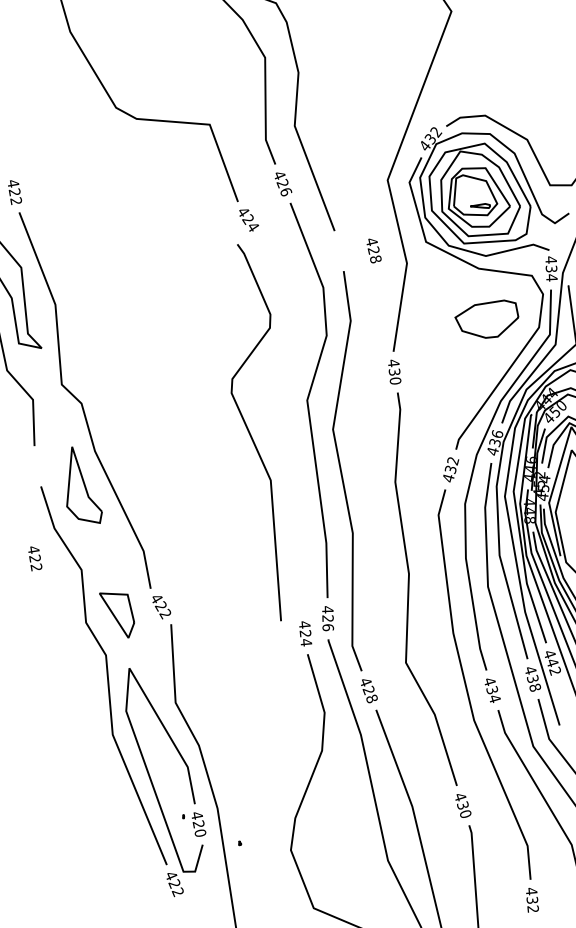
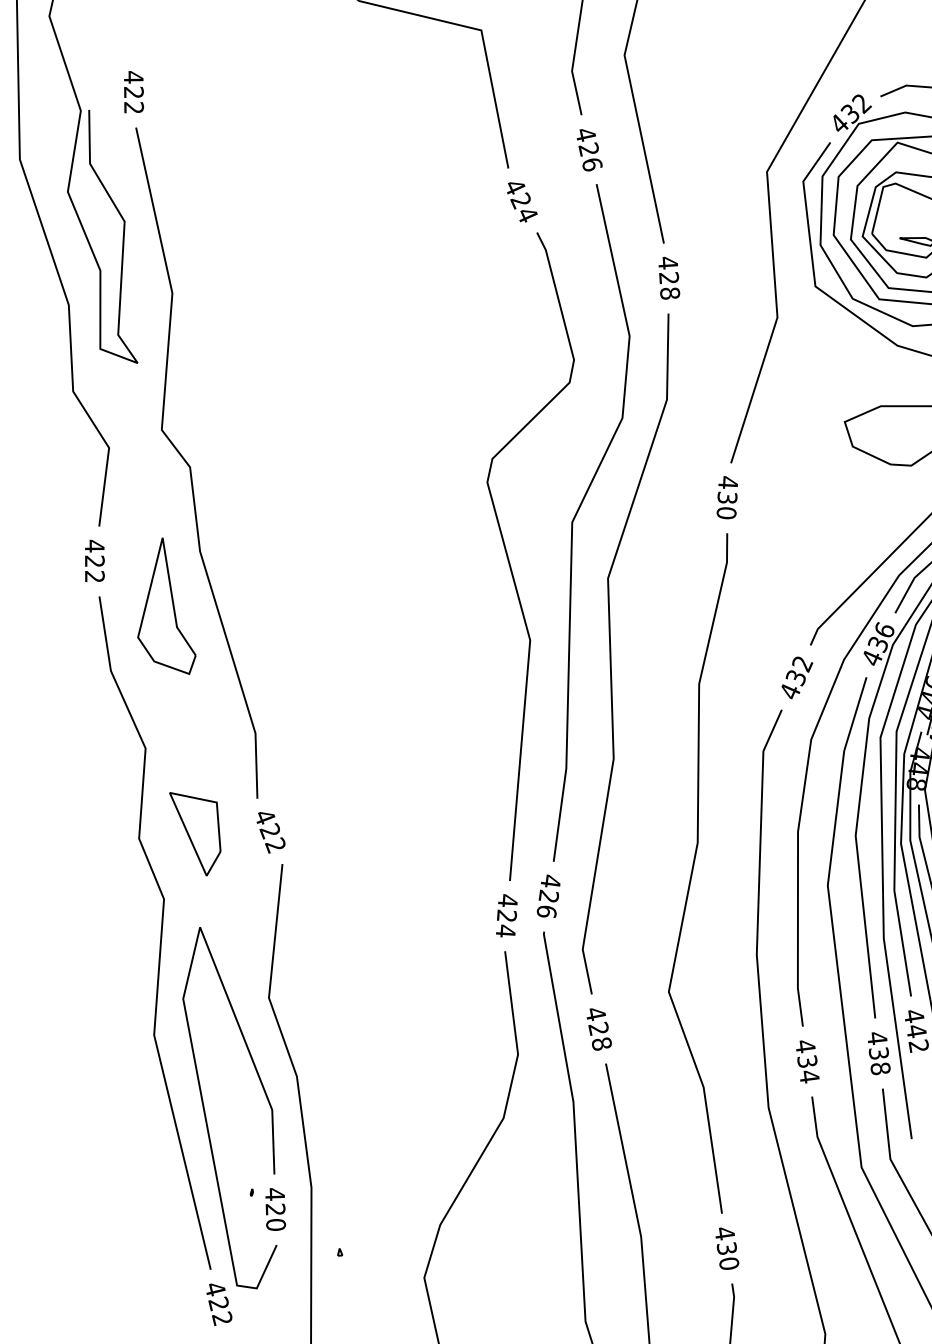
text: (373, 250) -> (668, 277), moved
curve: (251, 434) -> (509, 557), moved
text: (35, 558) -> (95, 561), moved

